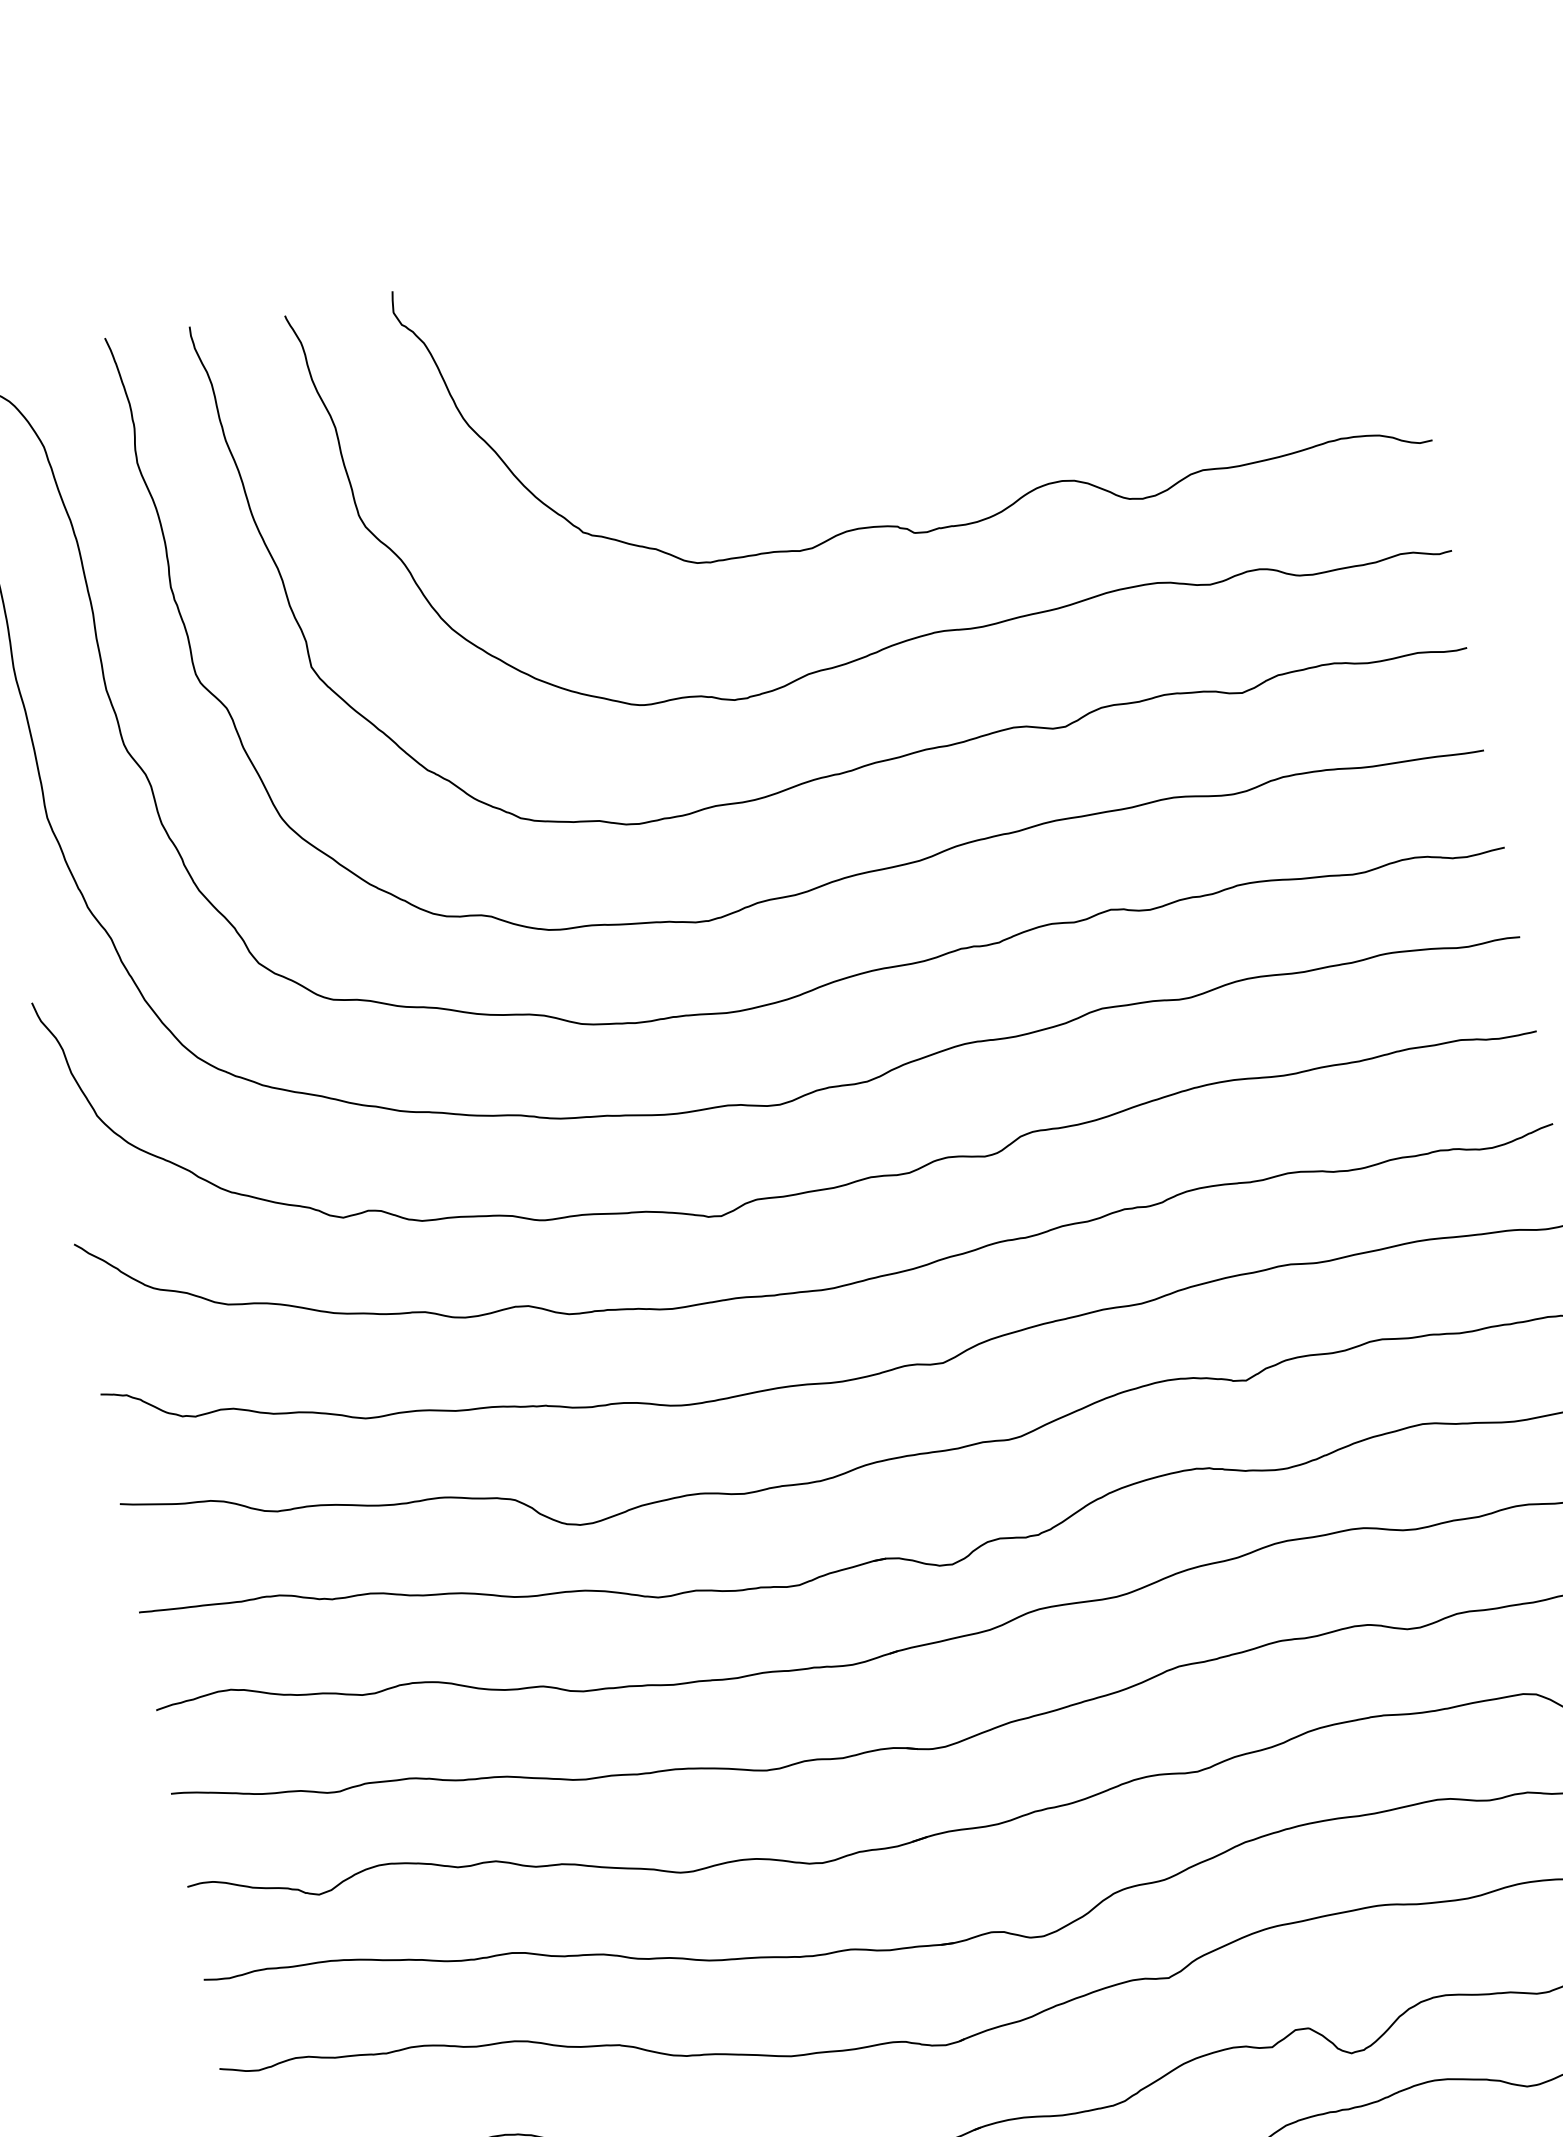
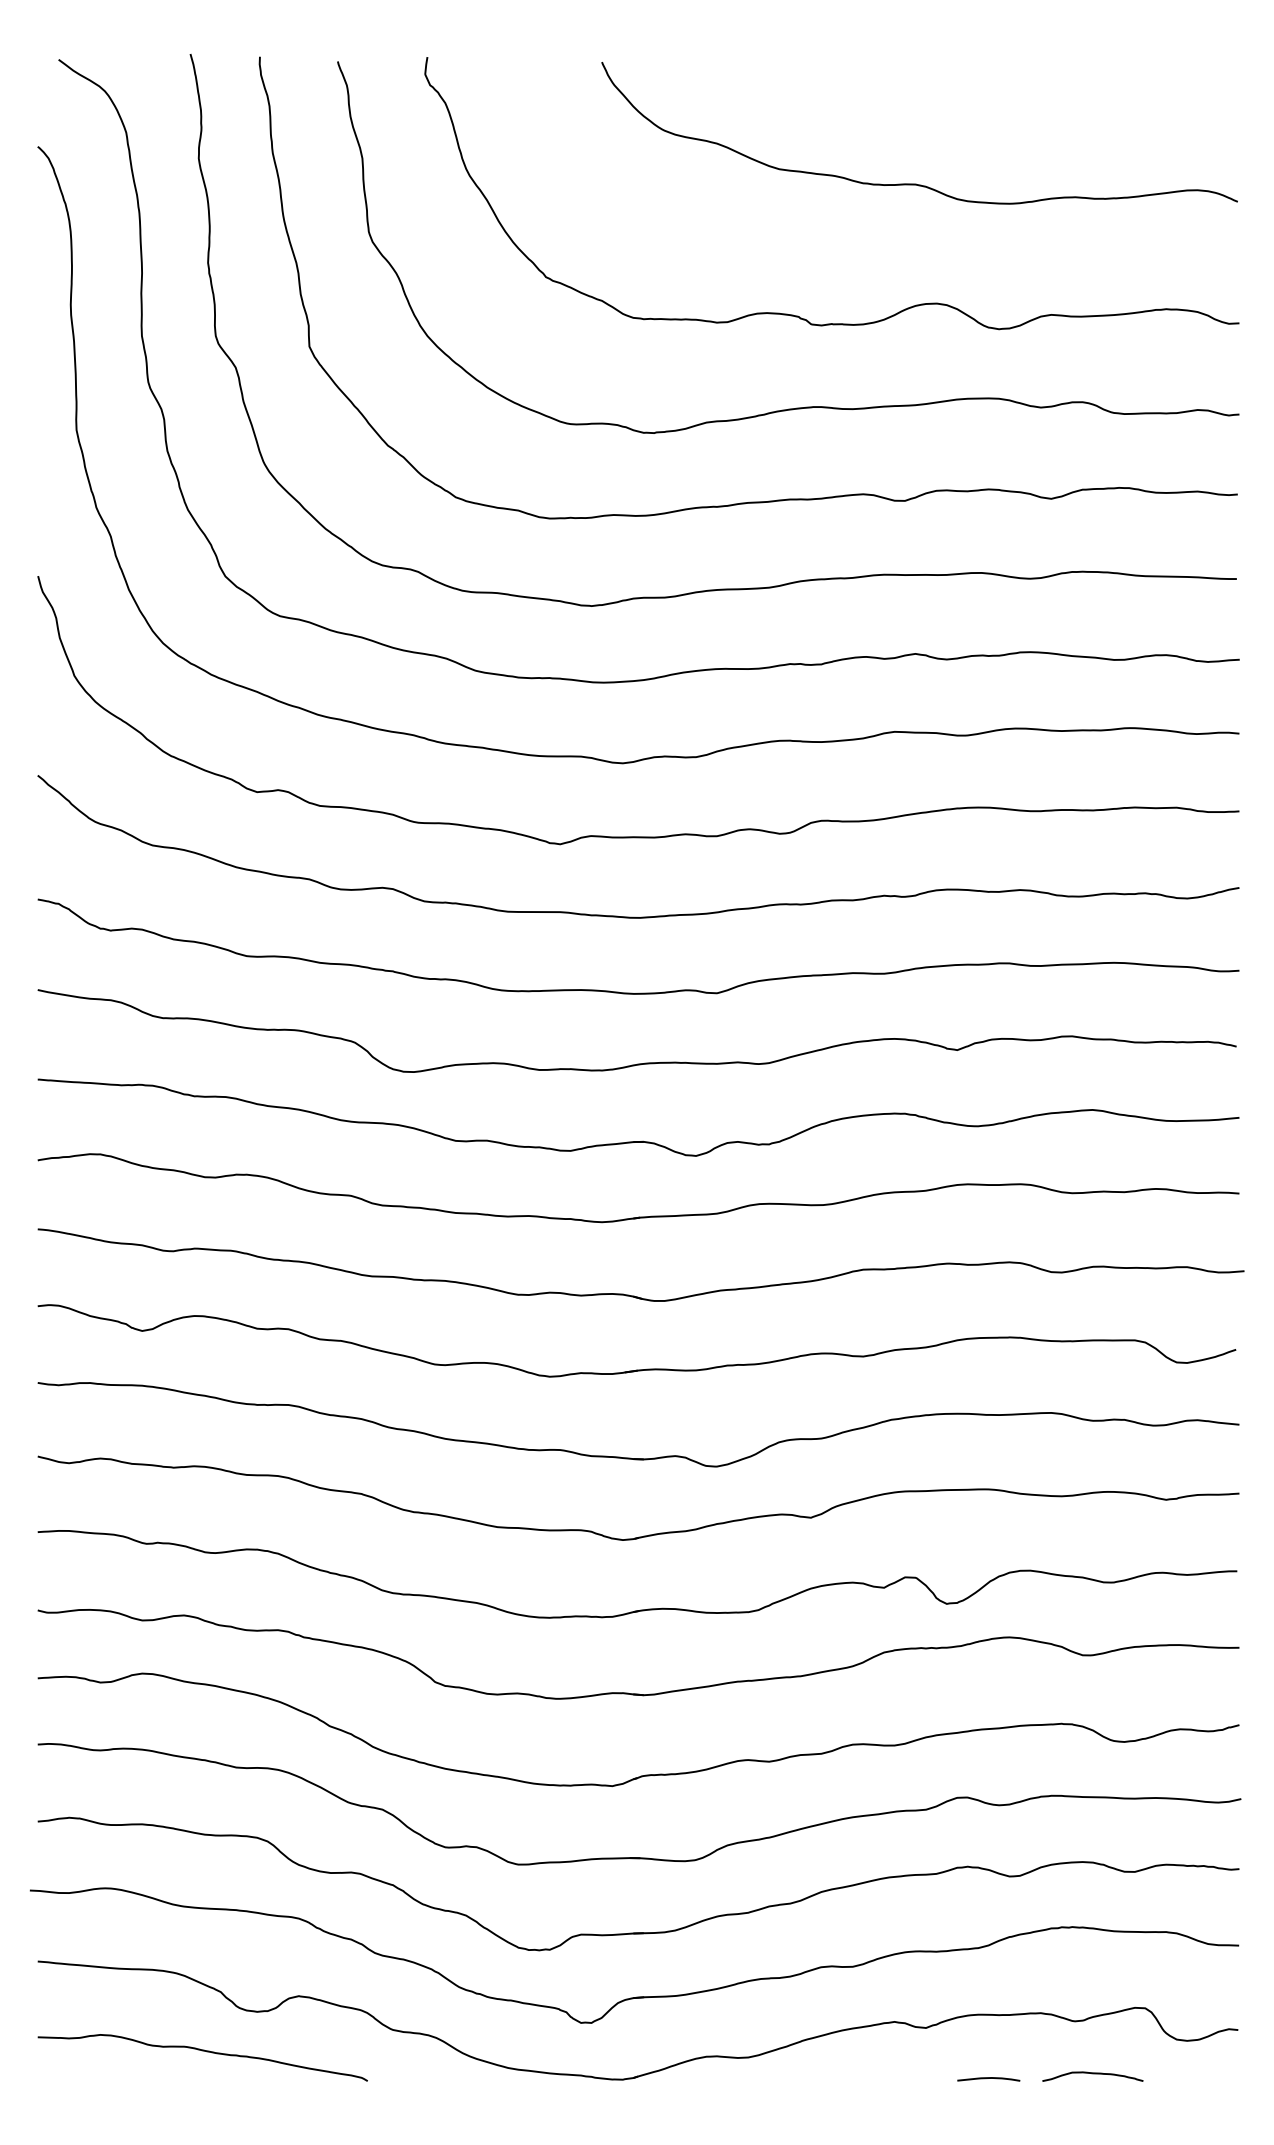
curve: (1011, 339) -> (916, 183), added

